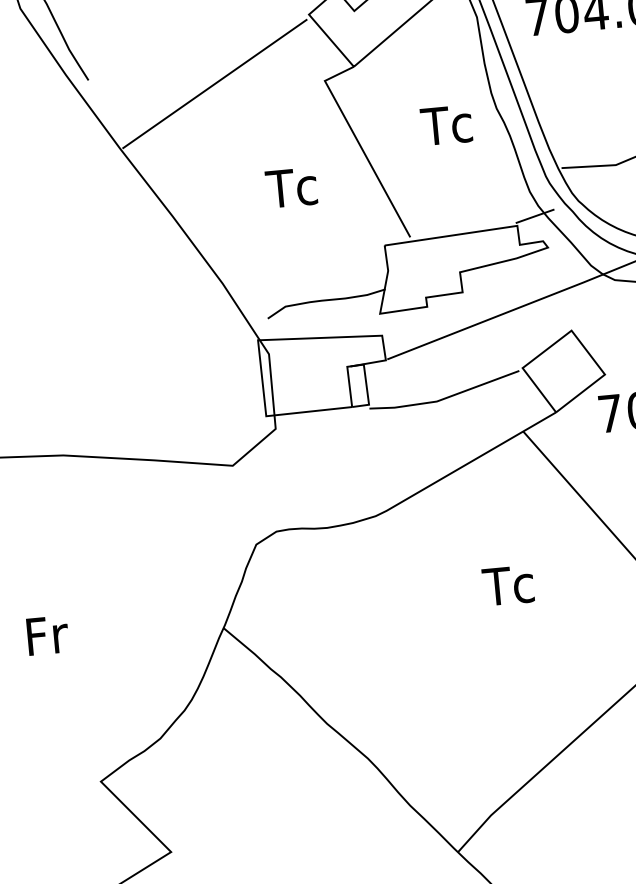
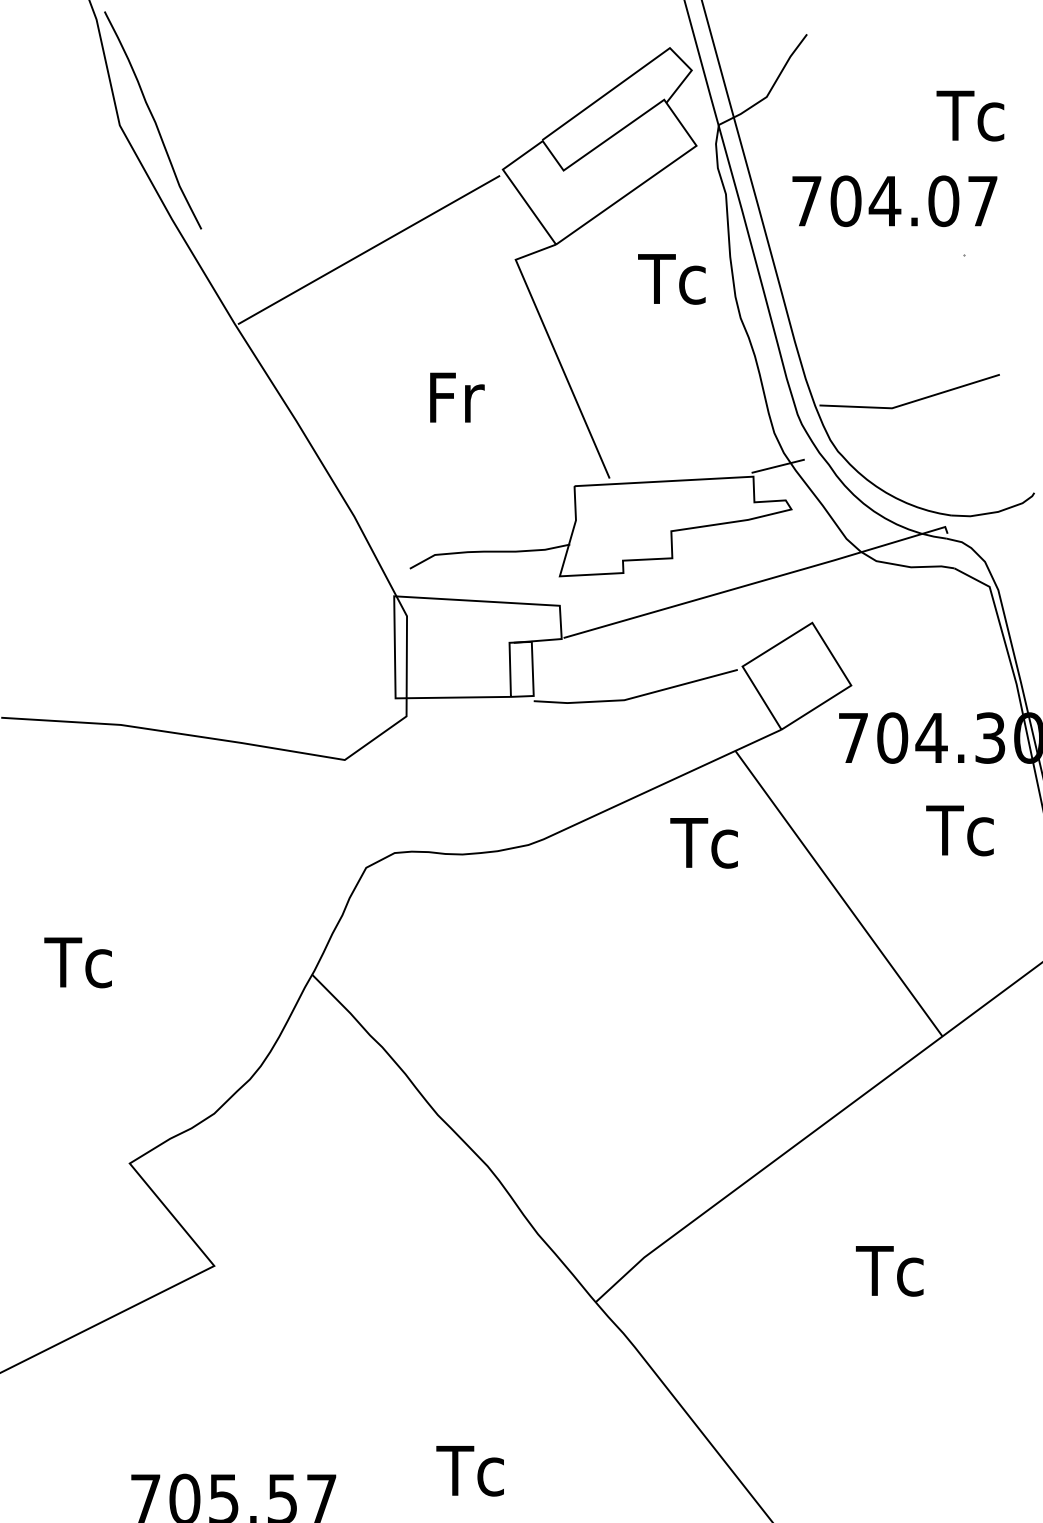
text: (446, 125) -> (671, 279), moved
text: (291, 187) -> (457, 397), Tc -> Fr
text: (507, 586) -> (703, 843), moved
text: (47, 635) -> (77, 962), Fr -> Tc

